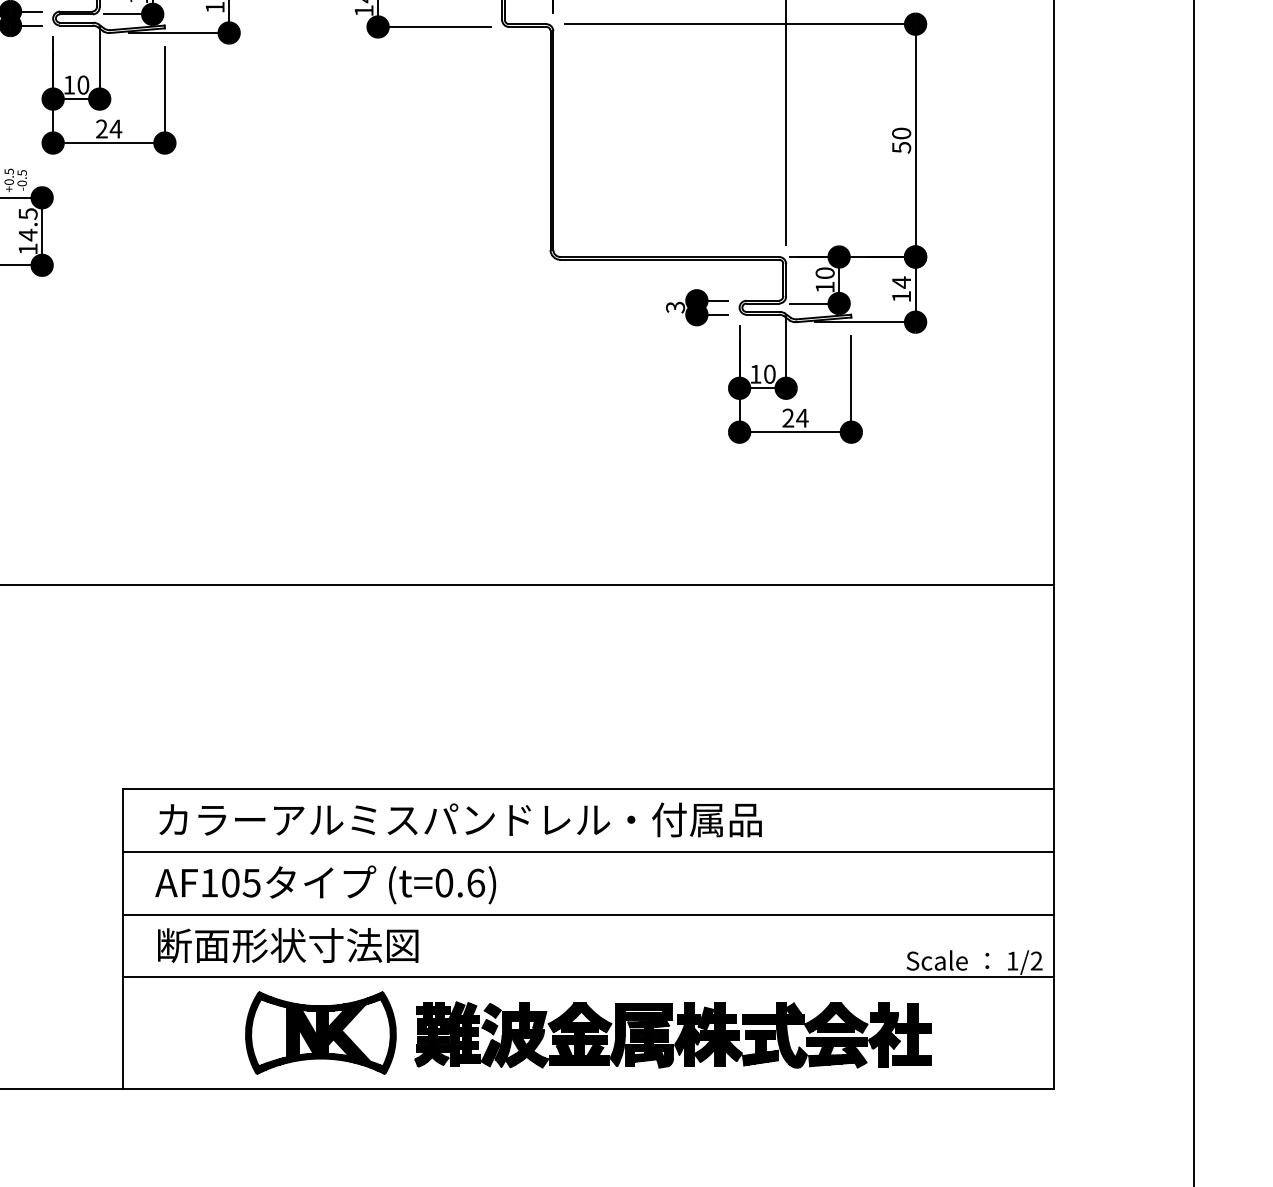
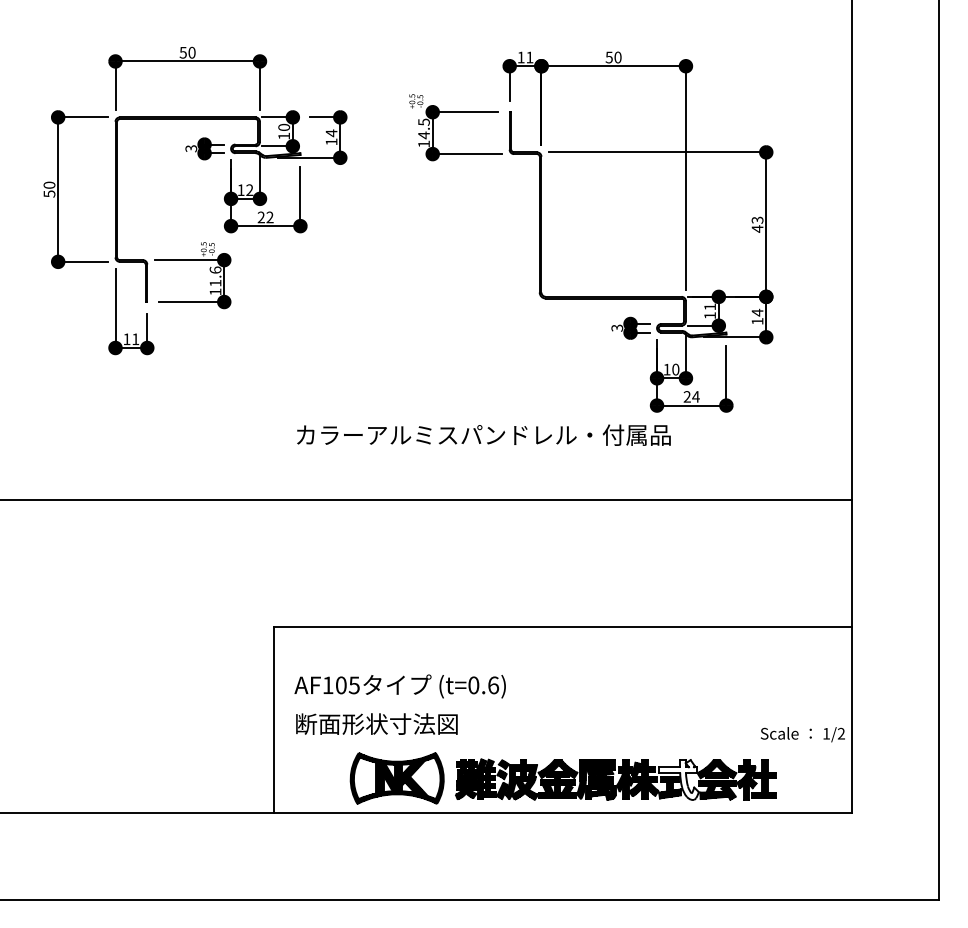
text: (82, 85) -> (249, 190), 10 -> 12
text: (115, 129) -> (269, 217), 24 -> 22
text: (901, 140) -> (757, 224), 50 -> 43
text: (28, 224) -> (215, 276), 14.5 -> 11.6
text: (825, 272) -> (710, 306), 10 -> 11
text: (459, 818) -> (483, 434), moved
line: (588, 851) -> (563, 665), removed
line: (588, 913) -> (563, 704), removed
line: (588, 976) -> (563, 743), removed
hatch: (774, 1034) -> (678, 779), removed

